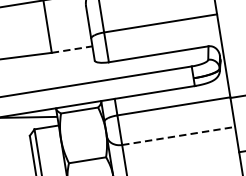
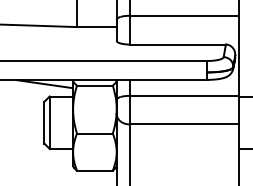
line: (72, 49) -> (97, 27), dashed -> solid
line: (178, 136) -> (184, 124), dashed -> solid

